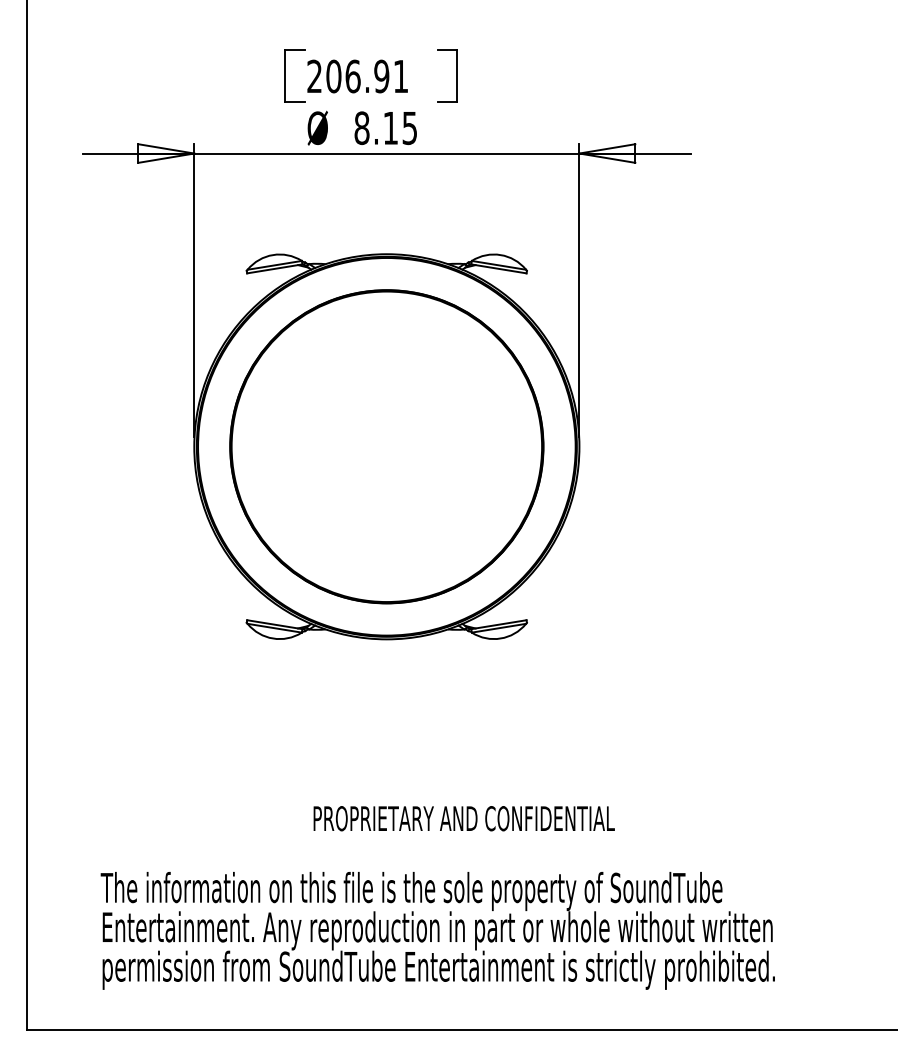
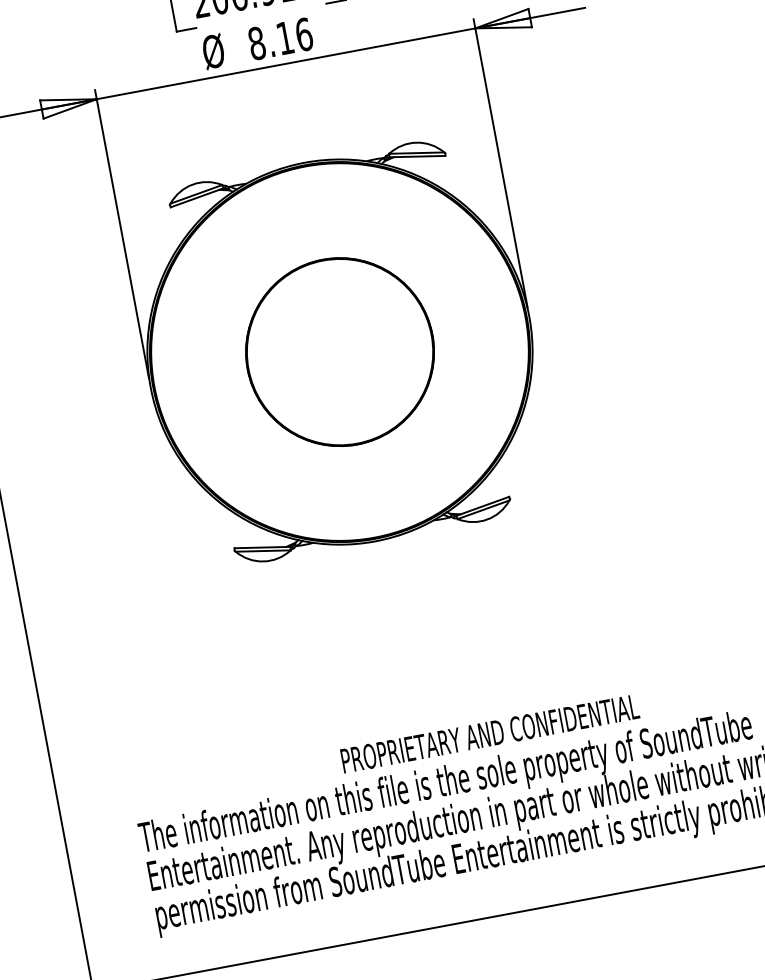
text: (409, 128) -> (303, 35), 8.15 -> 8.16
part: (386, 446) -> (339, 351), size x0.6
text: (463, 818) -> (489, 733), moved

